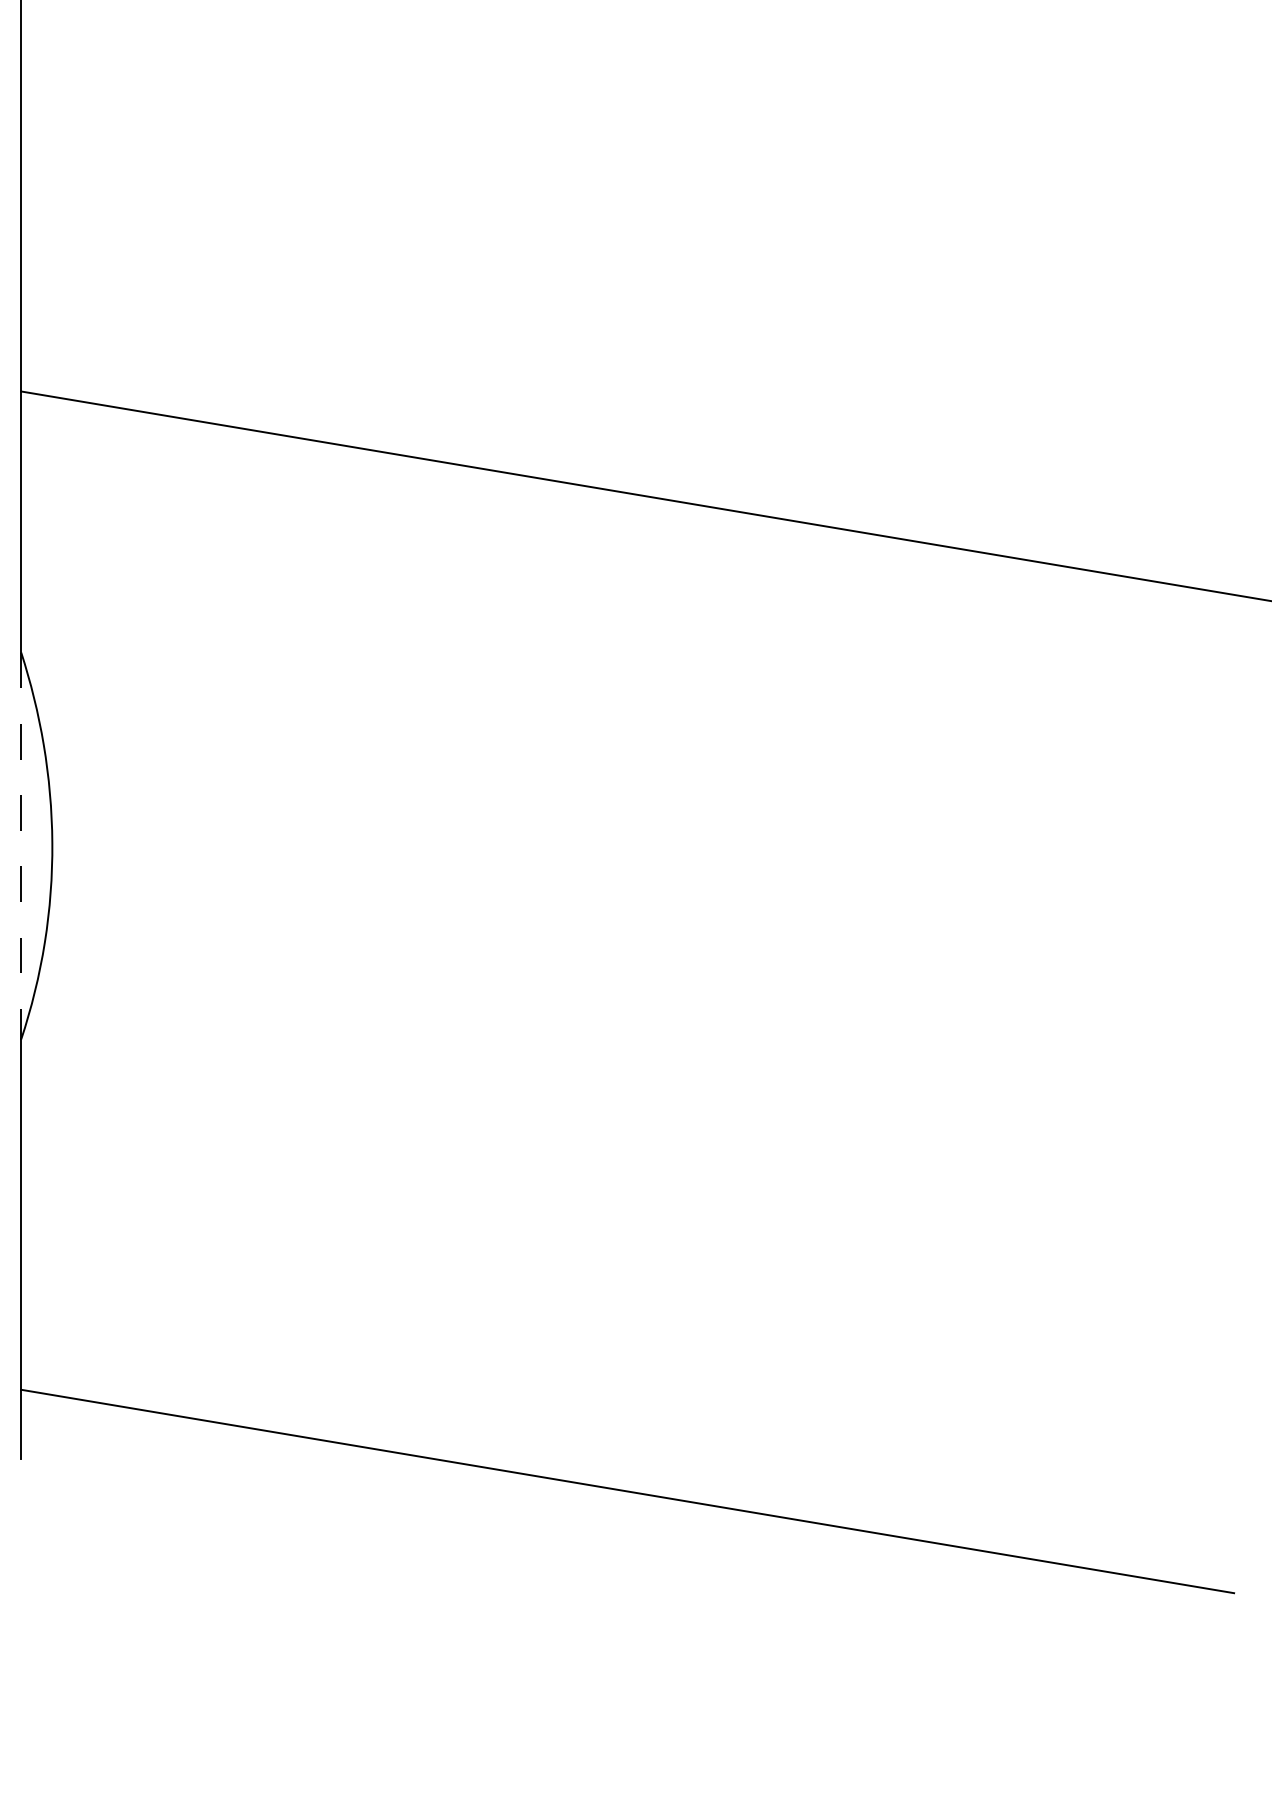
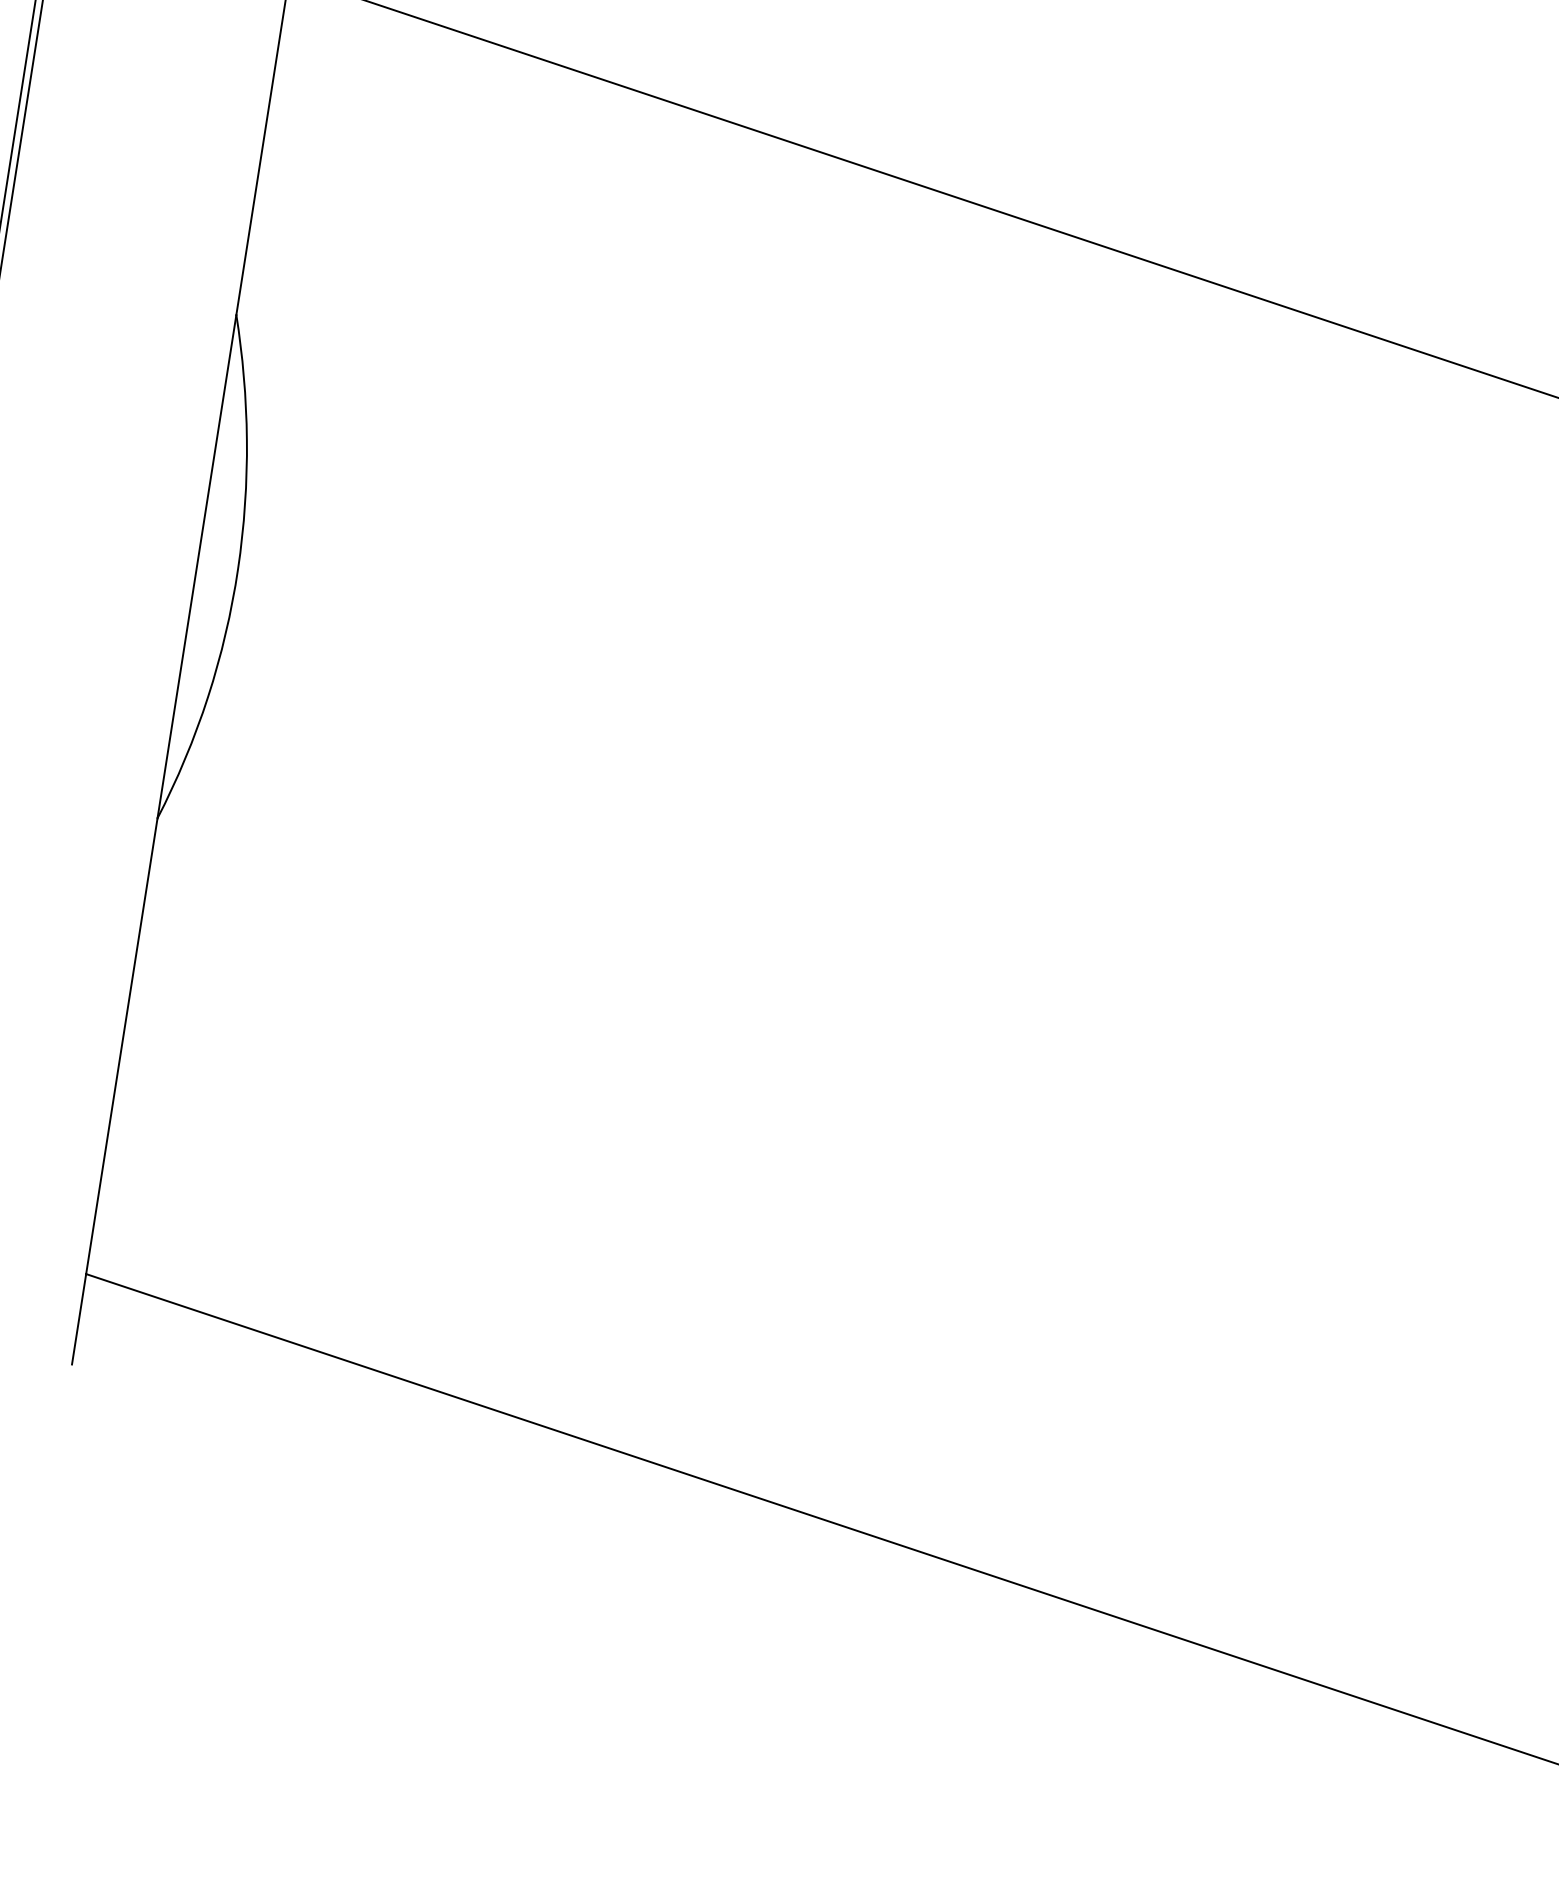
line: (21, 846) -> (197, 567), dashed -> solid

